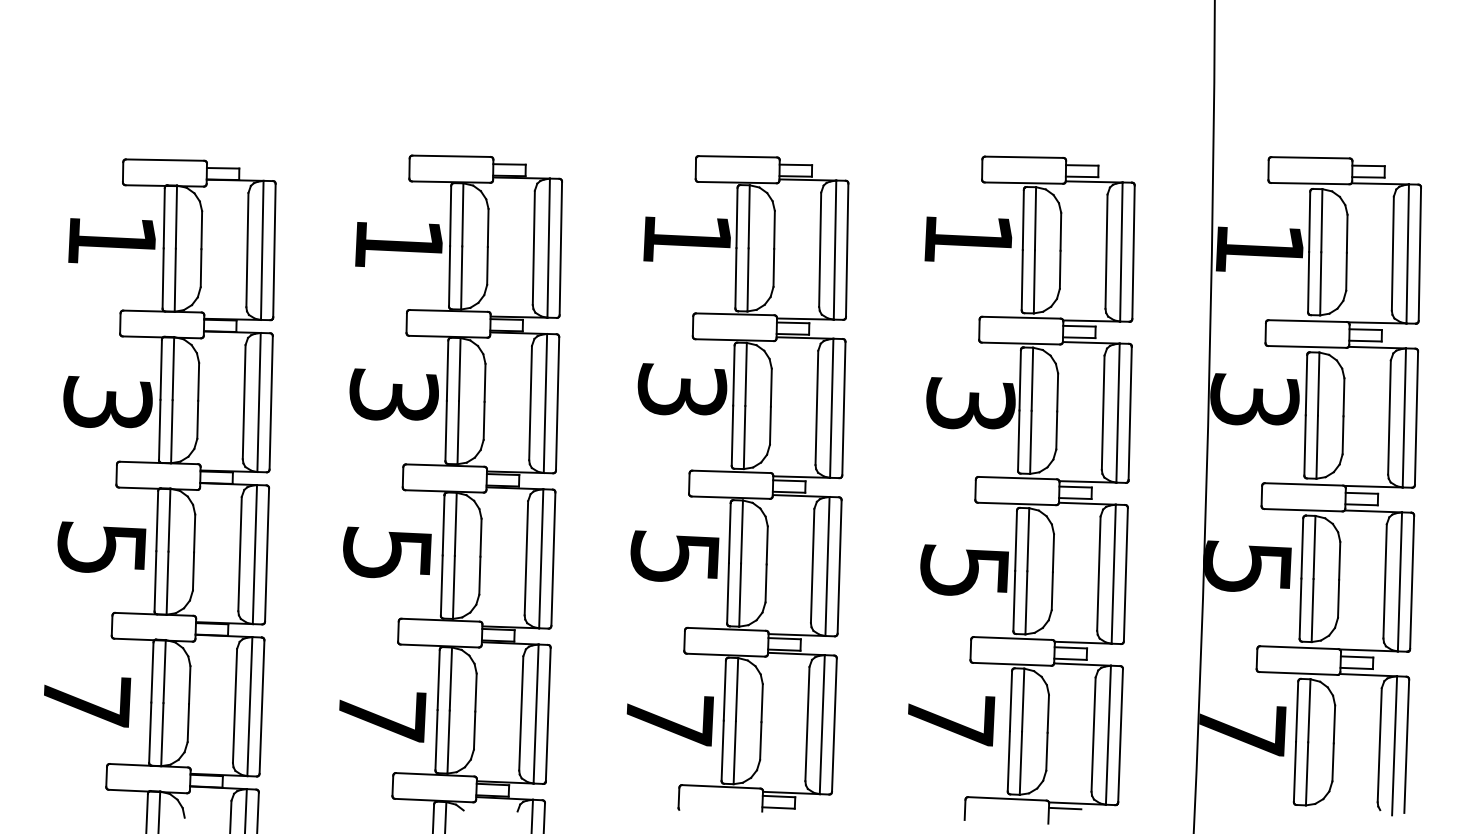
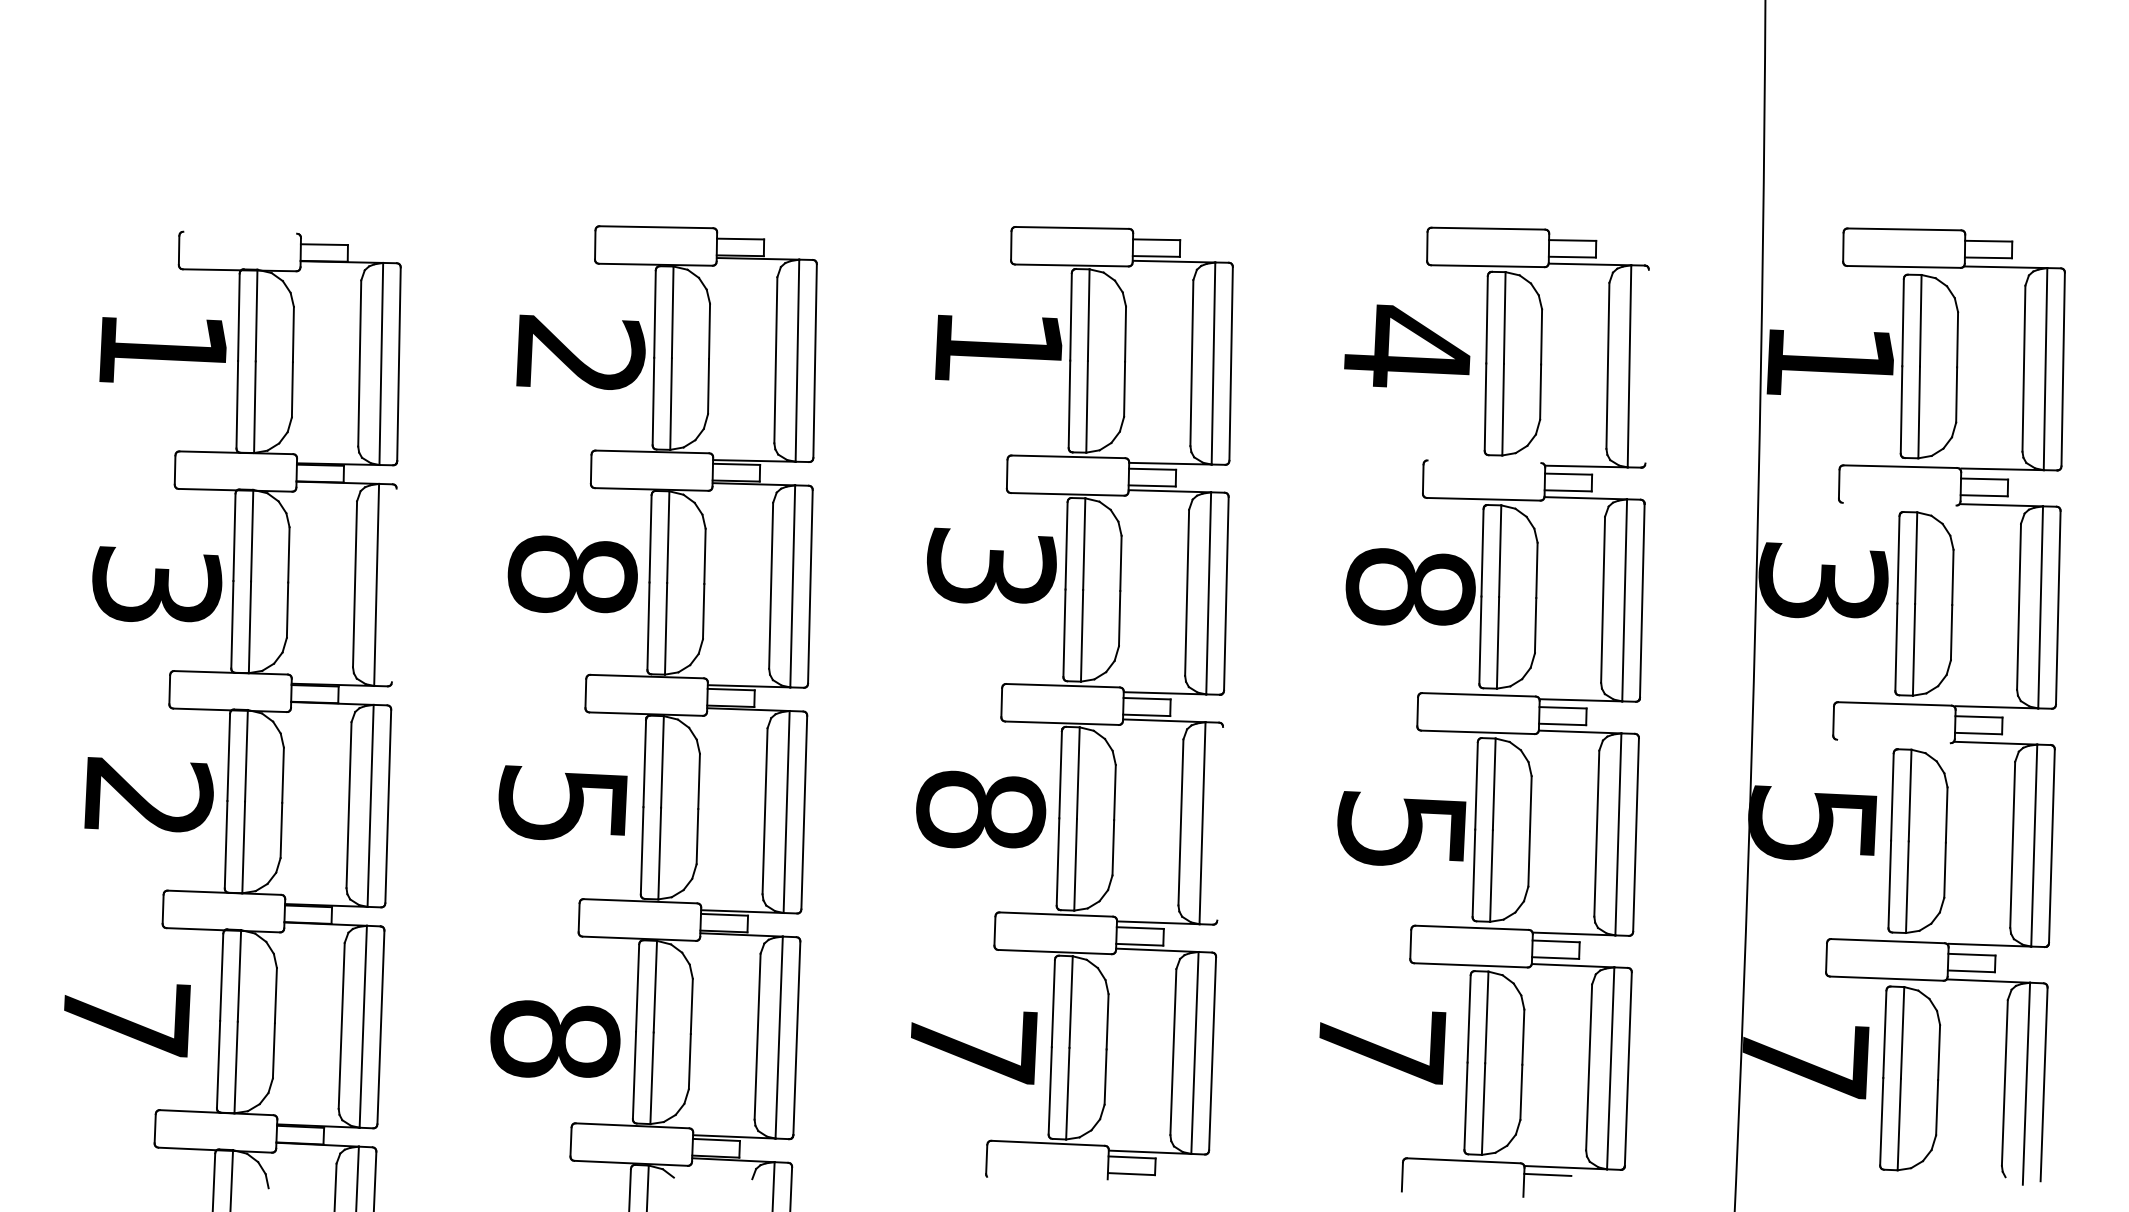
line: (165, 159) -> (240, 231), removed
text: (968, 237) -> (1407, 345), 1 -> 4
text: (399, 242) -> (580, 352), 1 -> 2
line: (1133, 251) -> (1647, 365), removed
line: (1021, 317) -> (1484, 461), removed
line: (1307, 346) -> (1899, 503), removed
text: (393, 394) -> (571, 573), 3 -> 8
line: (270, 402) -> (393, 584), removed
text: (970, 403) -> (1410, 586), 3 -> 8
line: (1303, 510) -> (1894, 741), removed
text: (101, 546) -> (147, 794), 5 -> 2
text: (674, 556) -> (980, 808), 5 -> 8
line: (839, 566) -> (1219, 823), removed
text: (381, 715) -> (554, 1039), 7 -> 8

